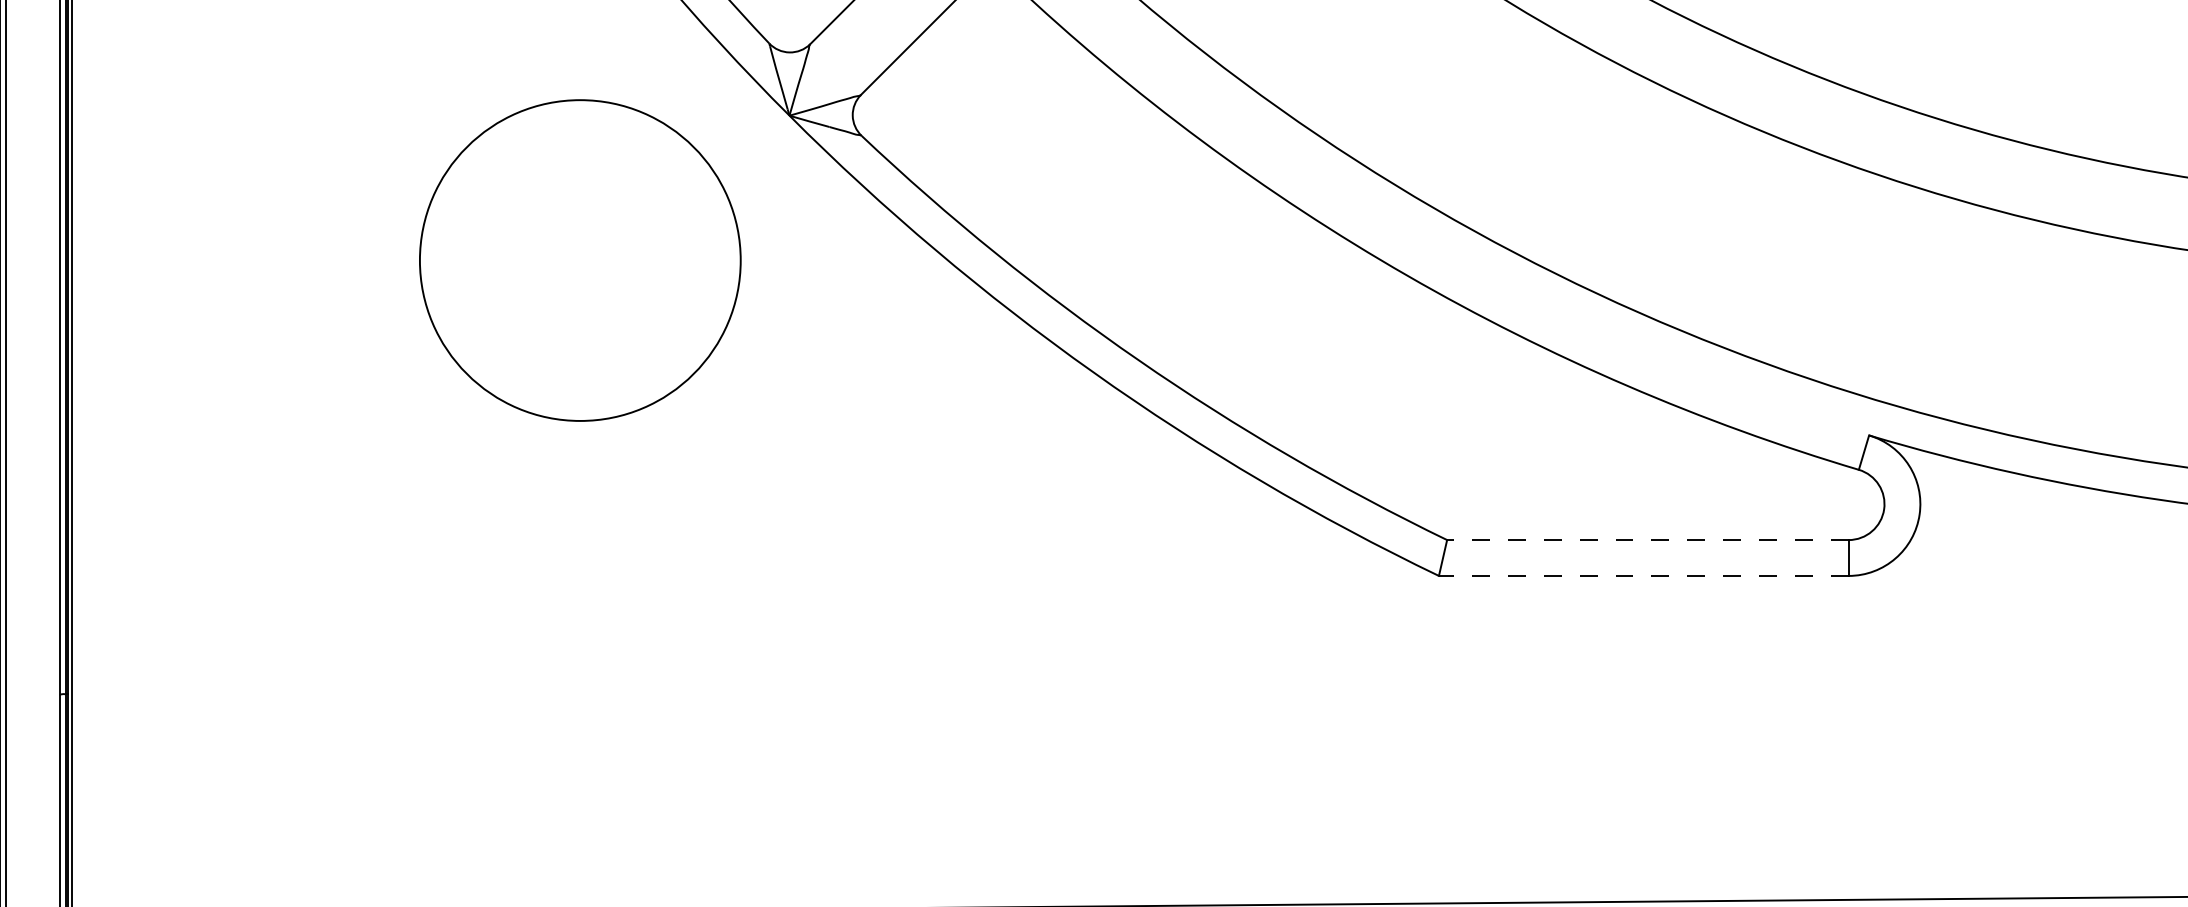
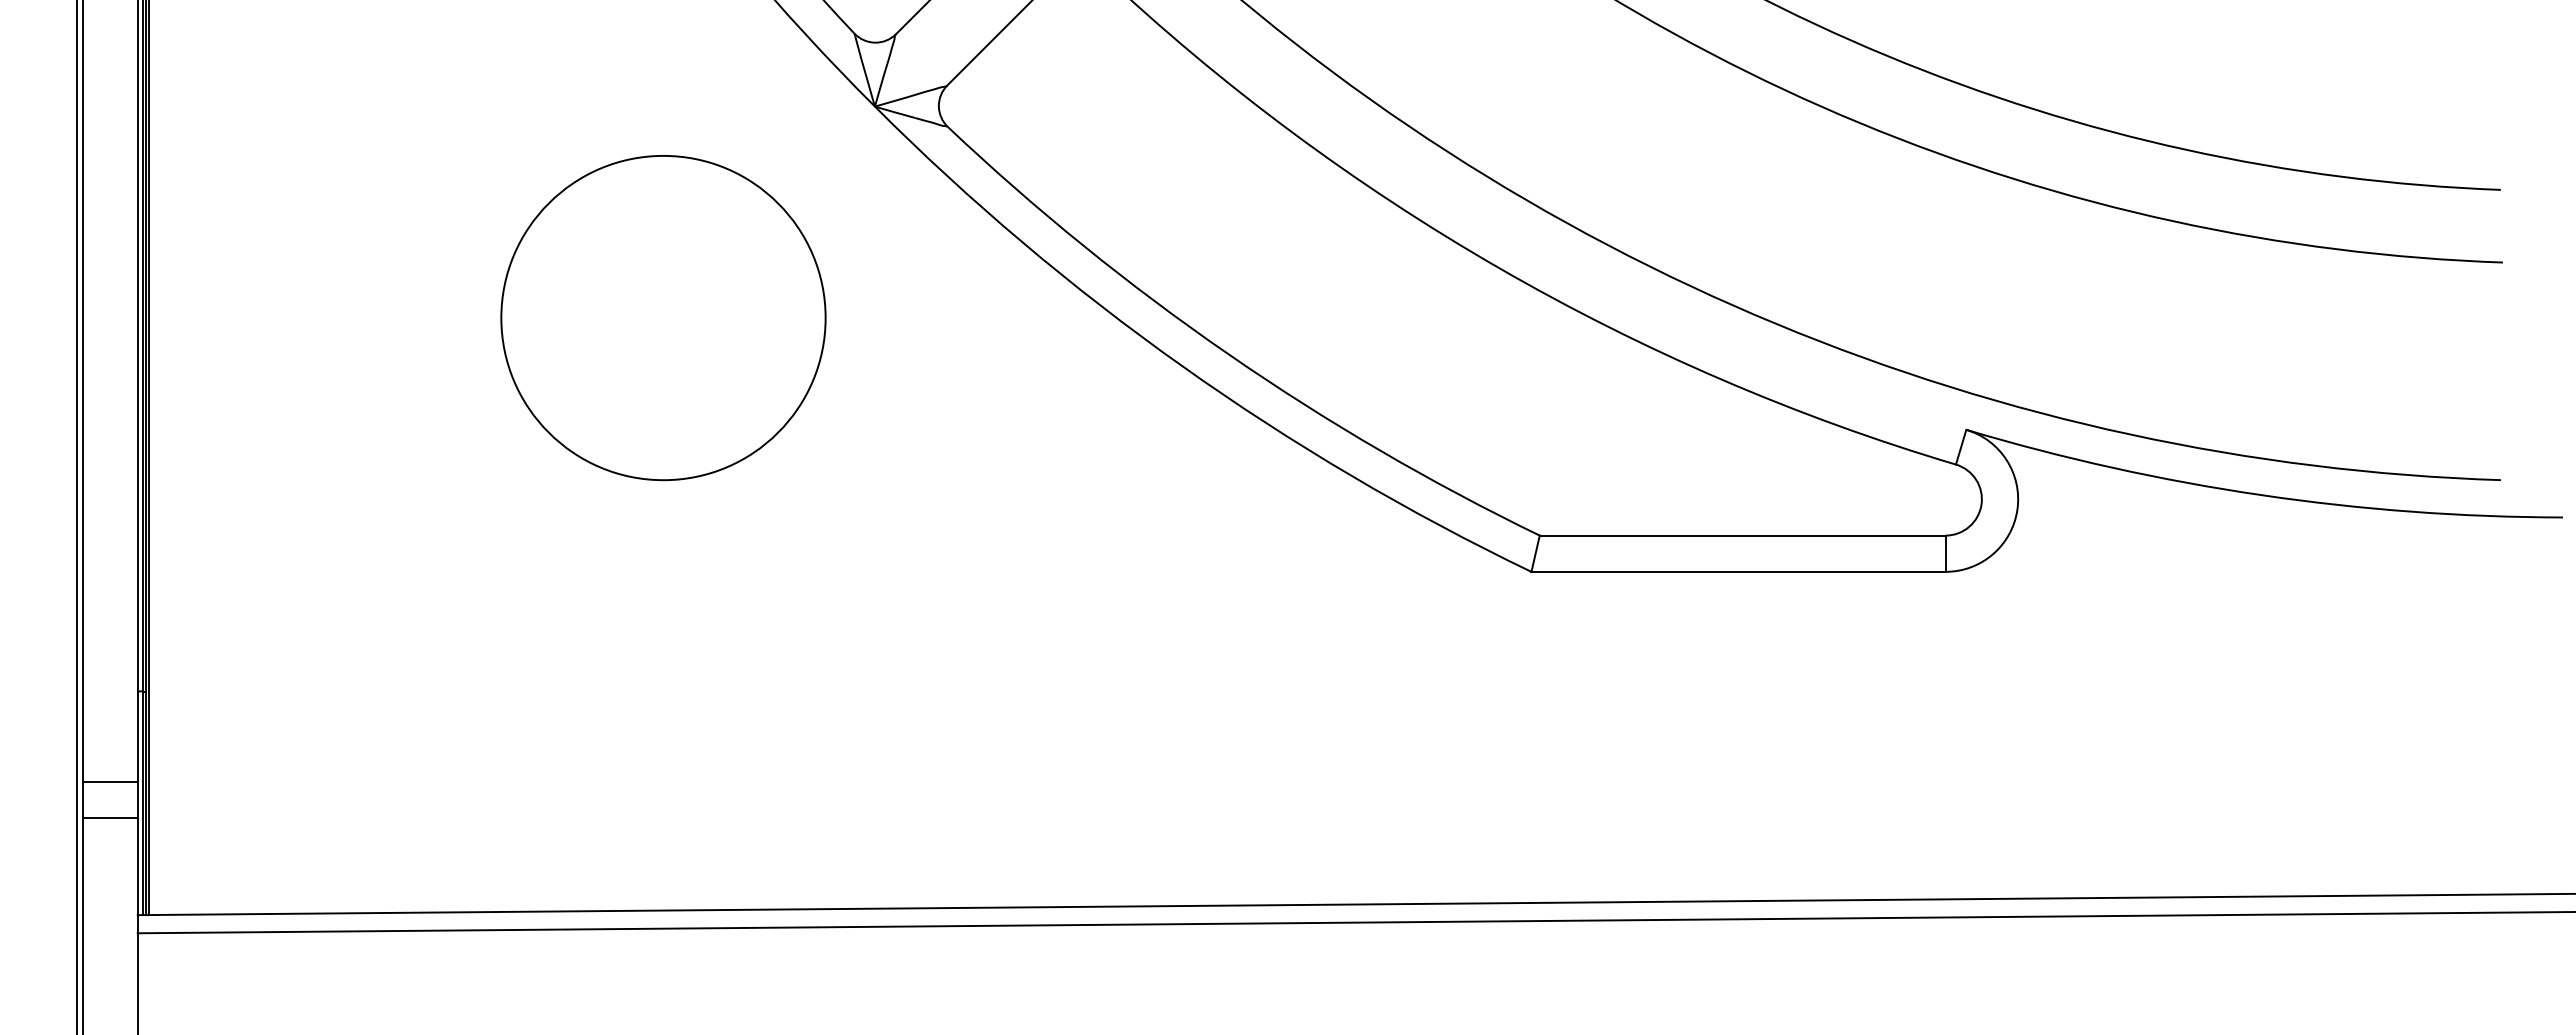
circle: (580, 261) -> (663, 318), moved
line: (1647, 539) -> (1742, 535), dashed -> solid
line: (1643, 575) -> (1738, 571), dashed -> solid
line: (33, 784) -> (110, 782), added
line: (33, 819) -> (110, 818), added

